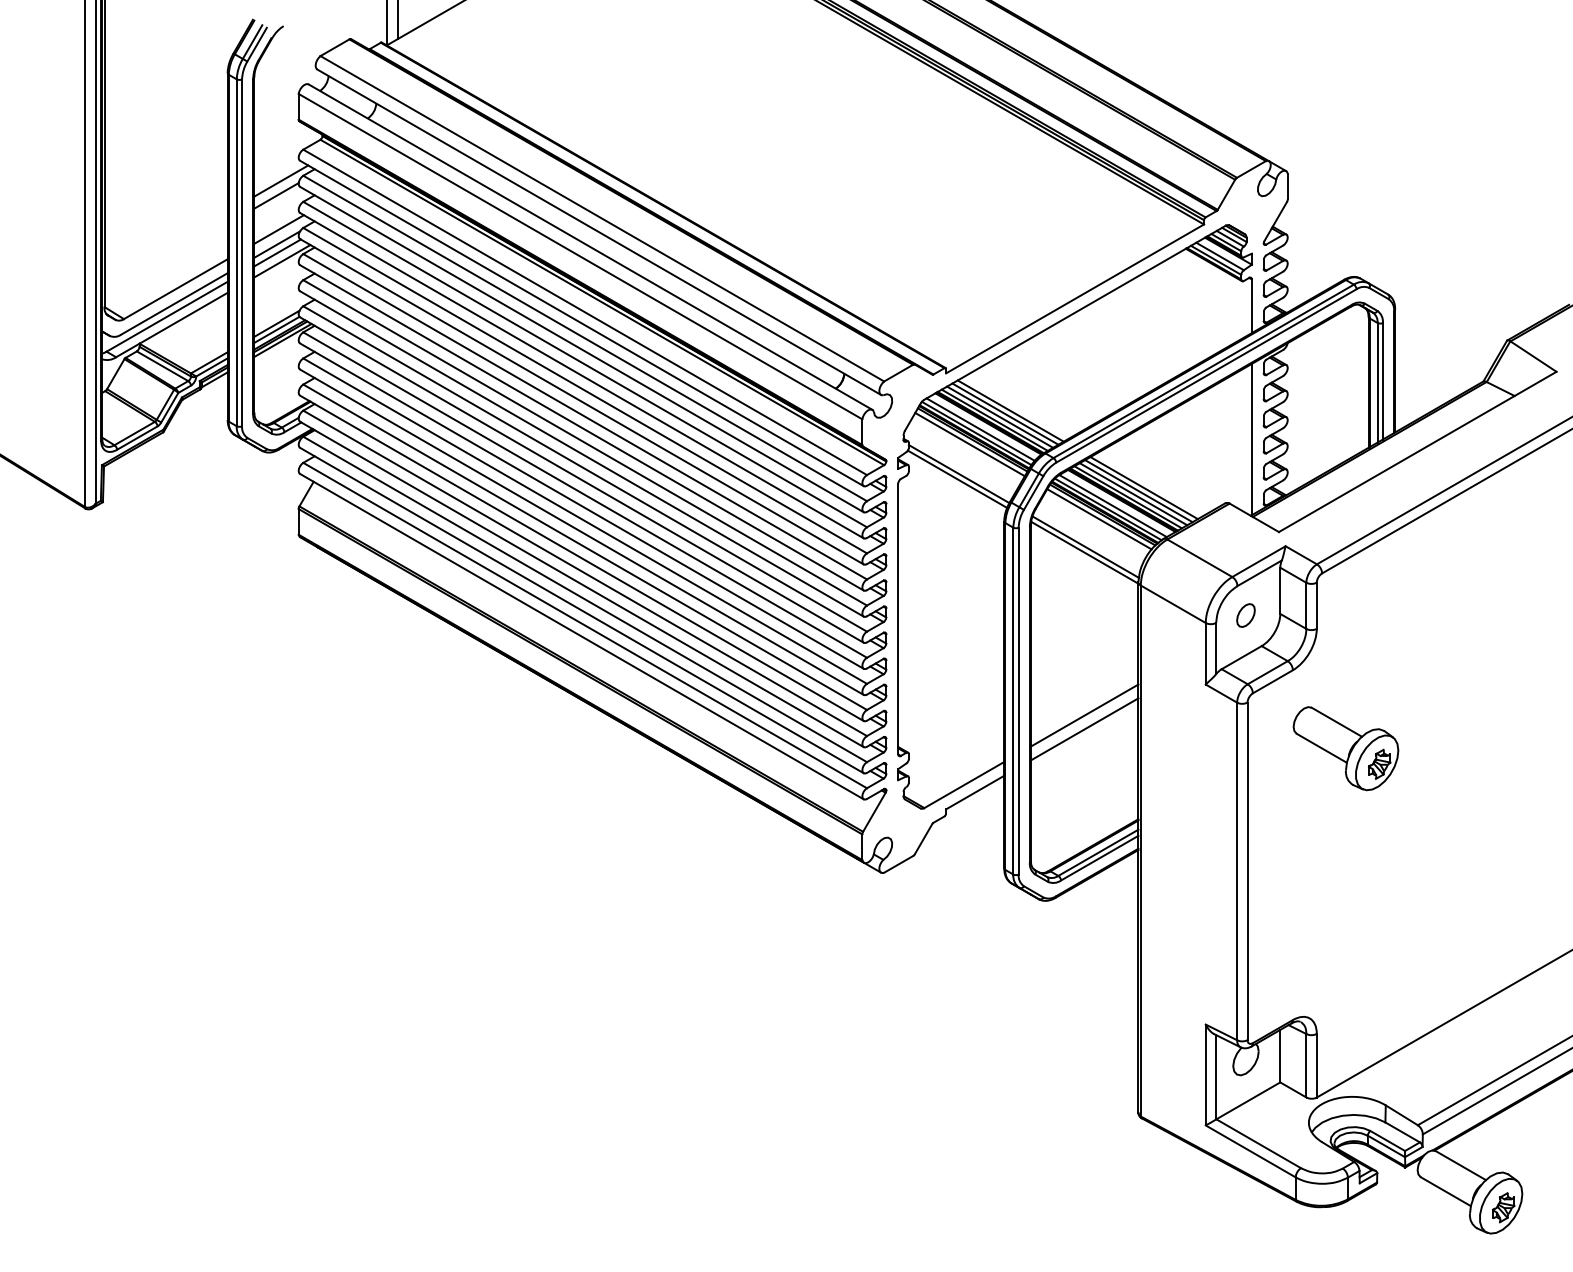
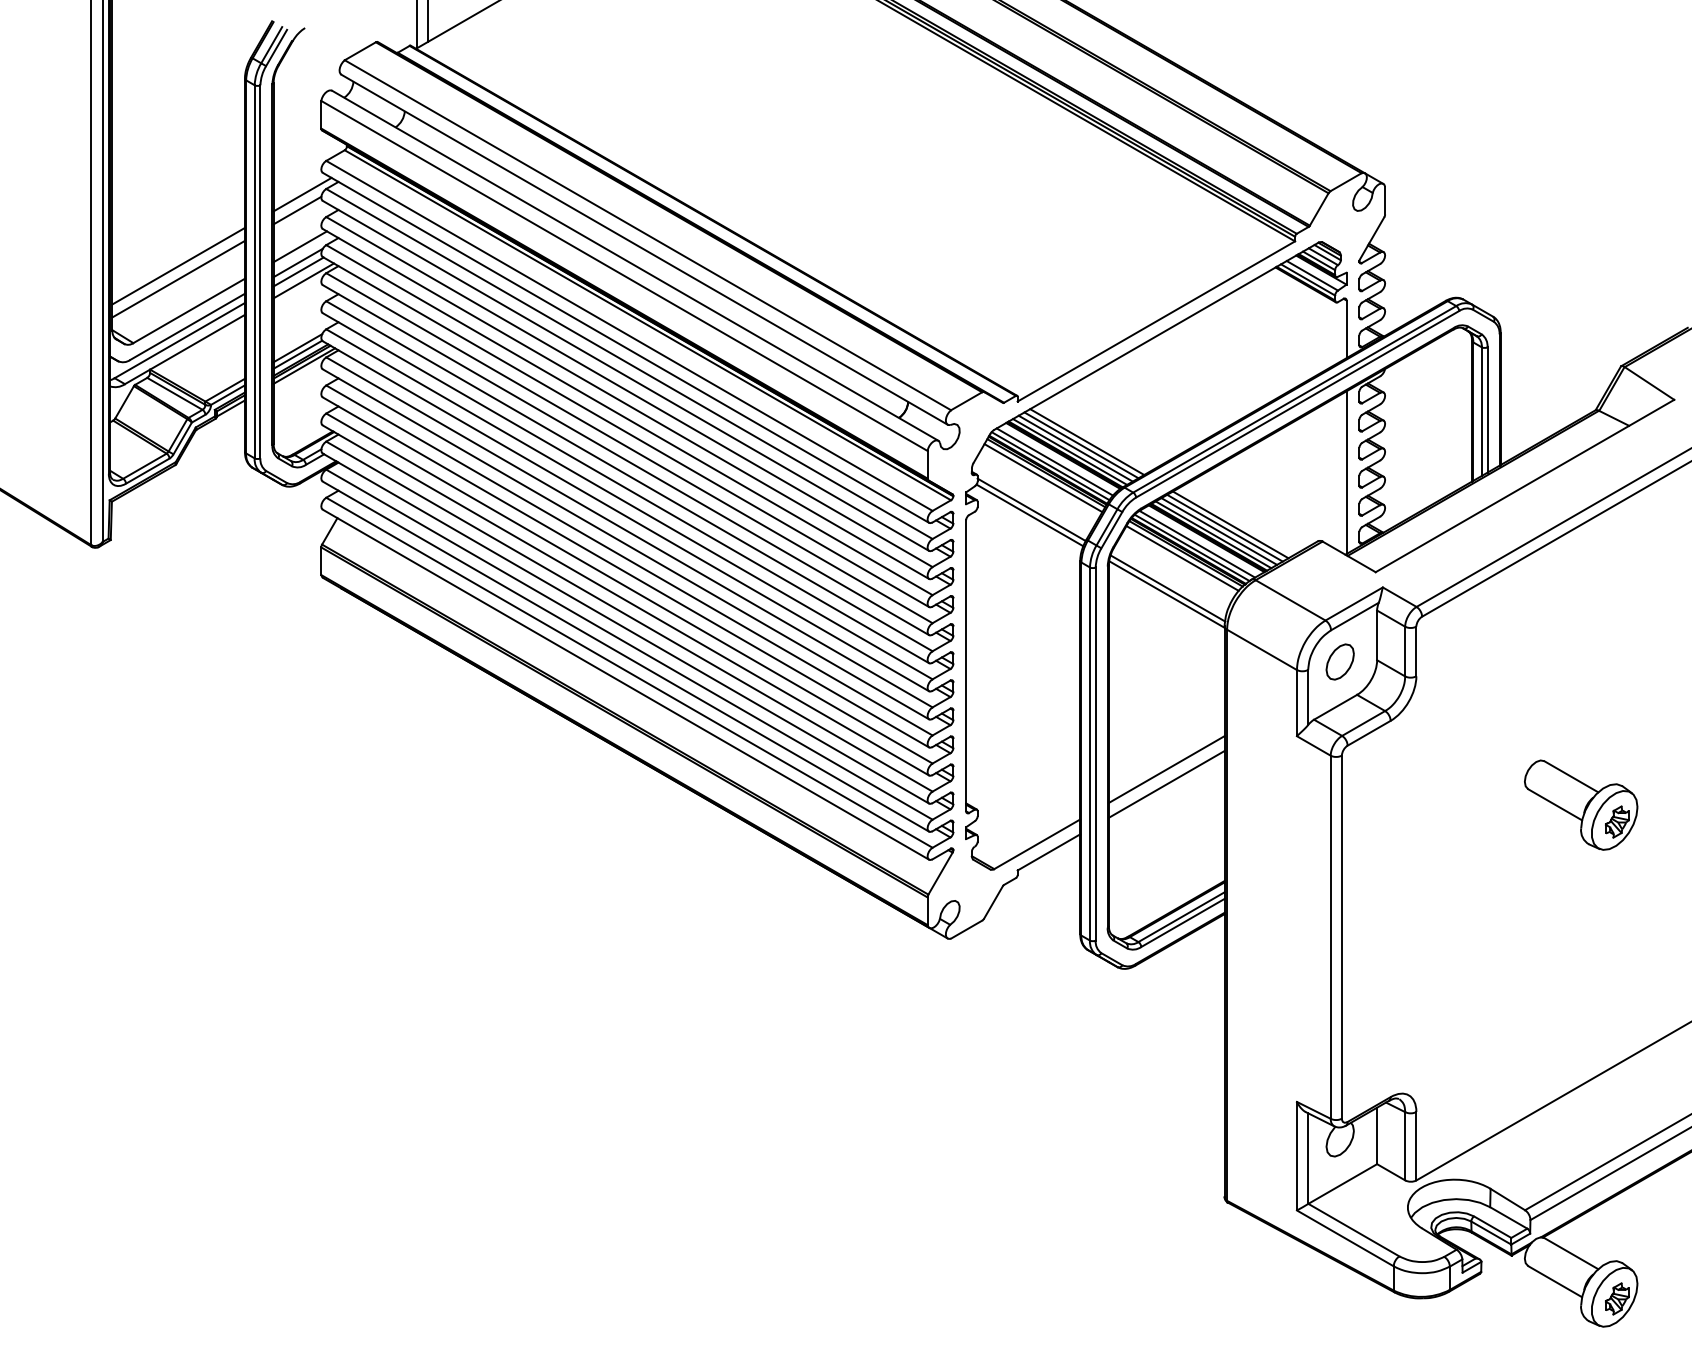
line: (165, 247) -> (178, 266), added
line: (165, 259) -> (178, 279), added
part: (1245, 615) -> (1339, 661), size x1.43
part: (1345, 748) -> (1580, 805), moved

